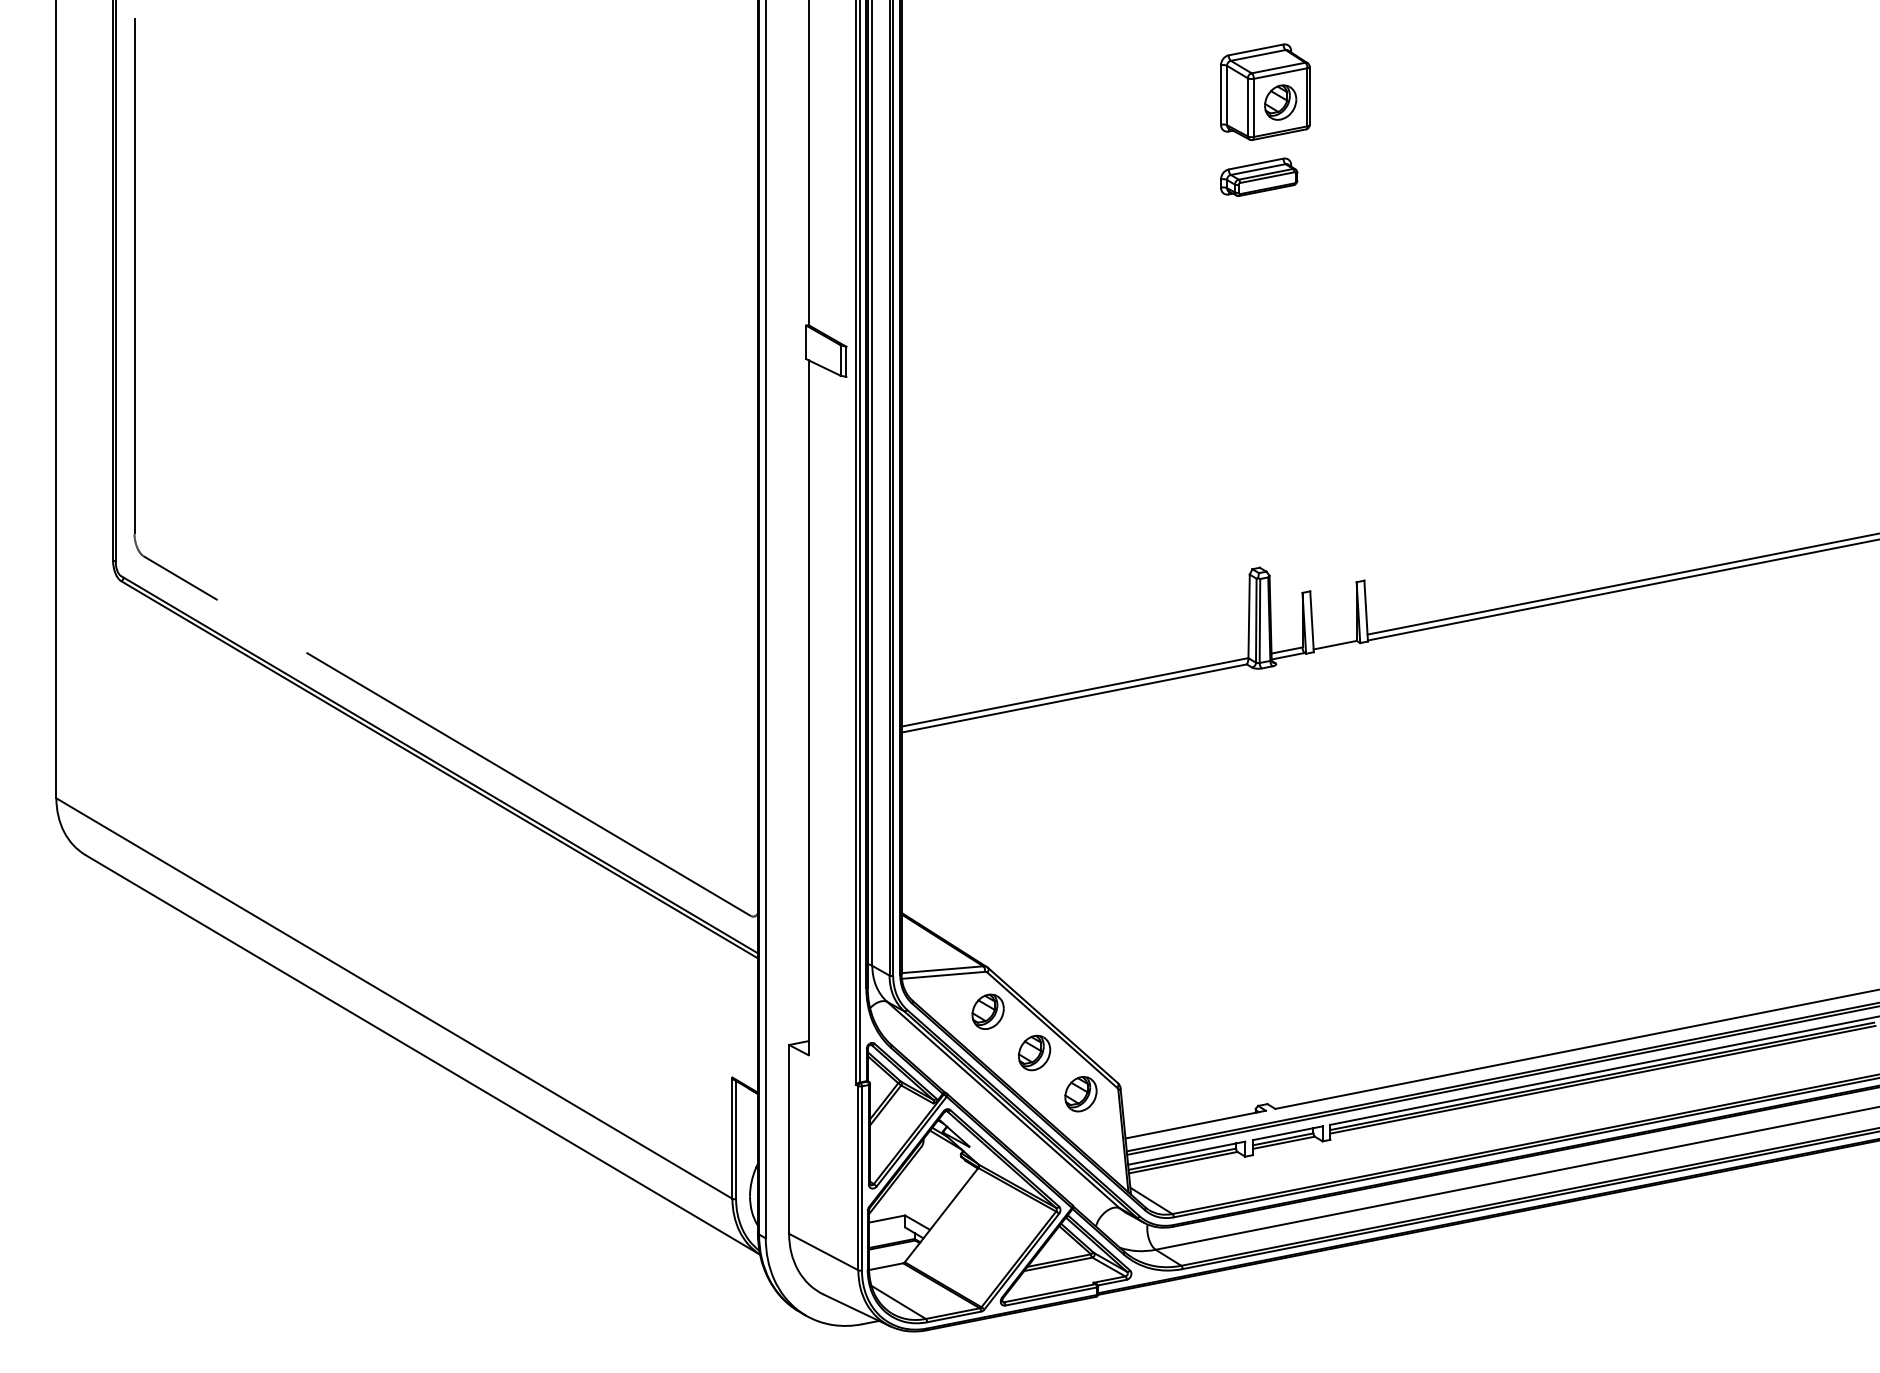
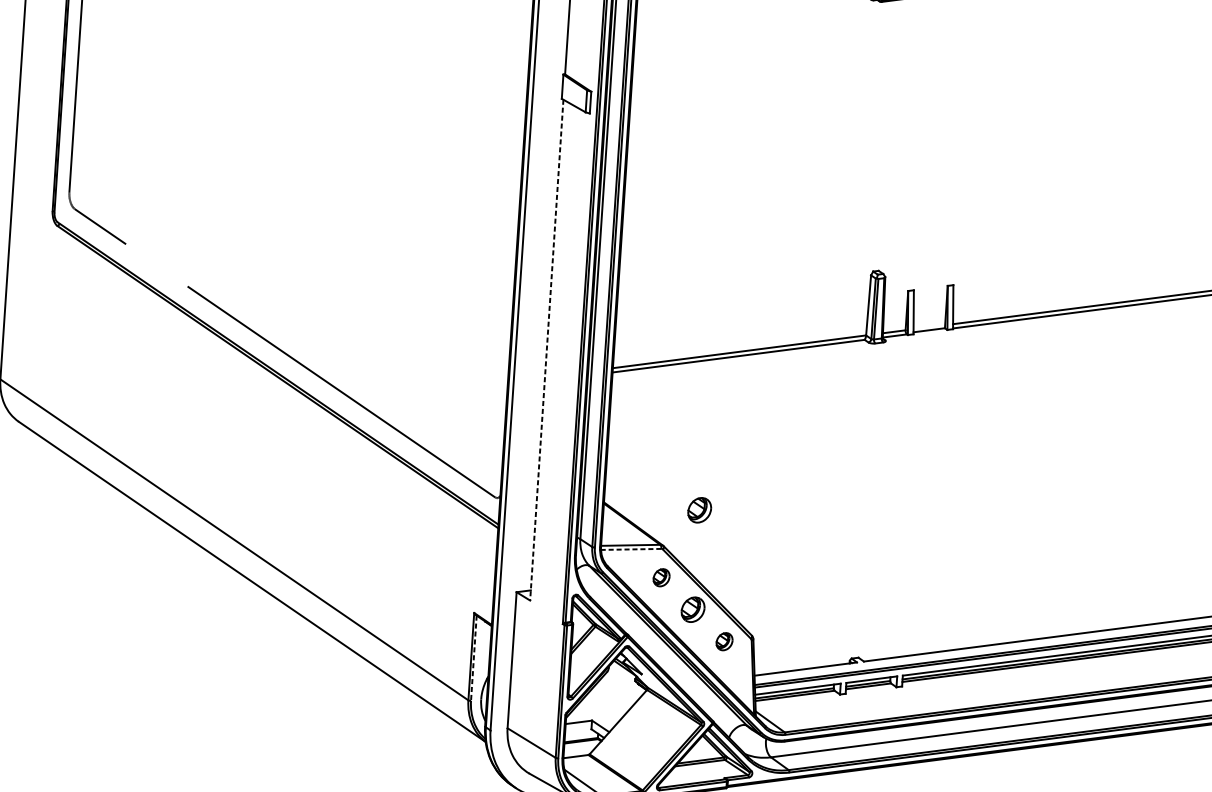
line: (808, 708) -> (546, 350), solid -> dashed
part: (1034, 914) -> (699, 509), added
line: (943, 975) -> (631, 549), solid -> dashed
part: (987, 1011) -> (661, 577), size x0.7
part: (1080, 1094) -> (724, 641), size x0.7
line: (736, 1140) -> (474, 658), solid -> dashed

